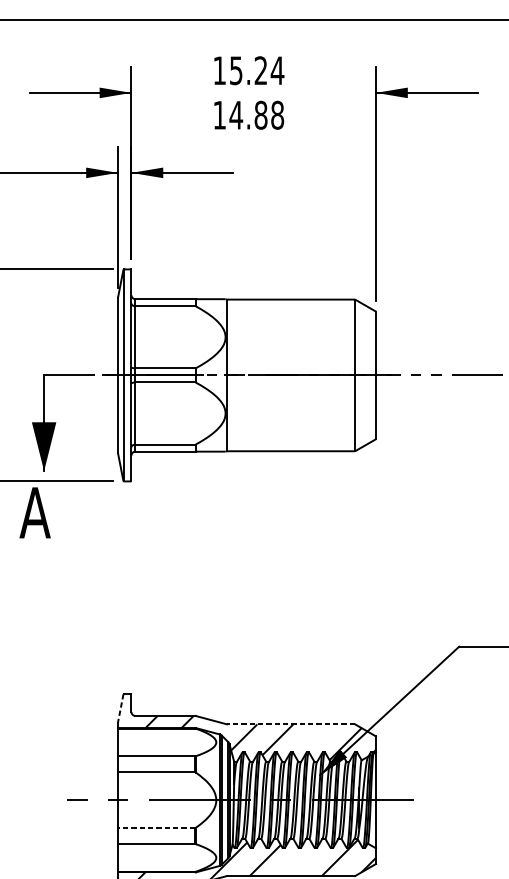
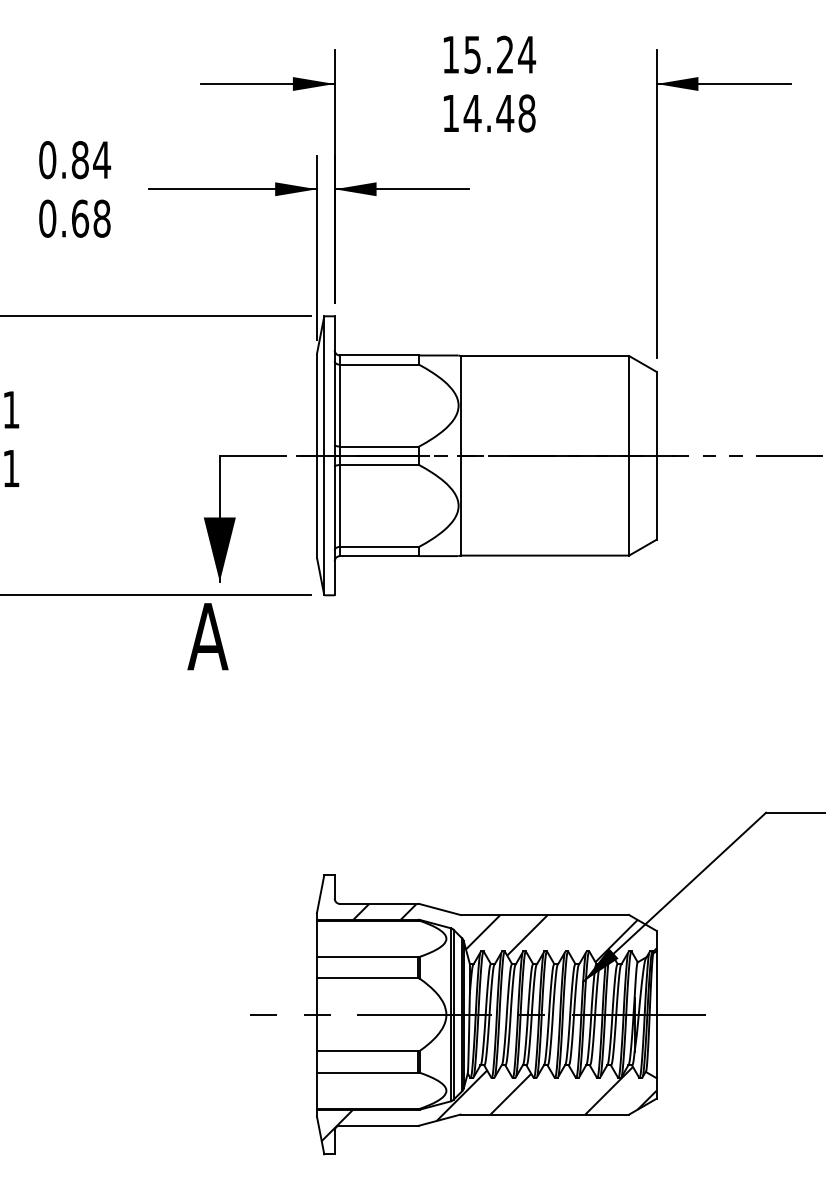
text: (261, 115) -> (505, 113), 14.88 -> 14.48
line: (120, 708) -> (320, 894), dashed -> solid
line: (290, 724) -> (544, 915), dashed -> solid
line: (156, 828) -> (367, 1051), dashed -> solid

